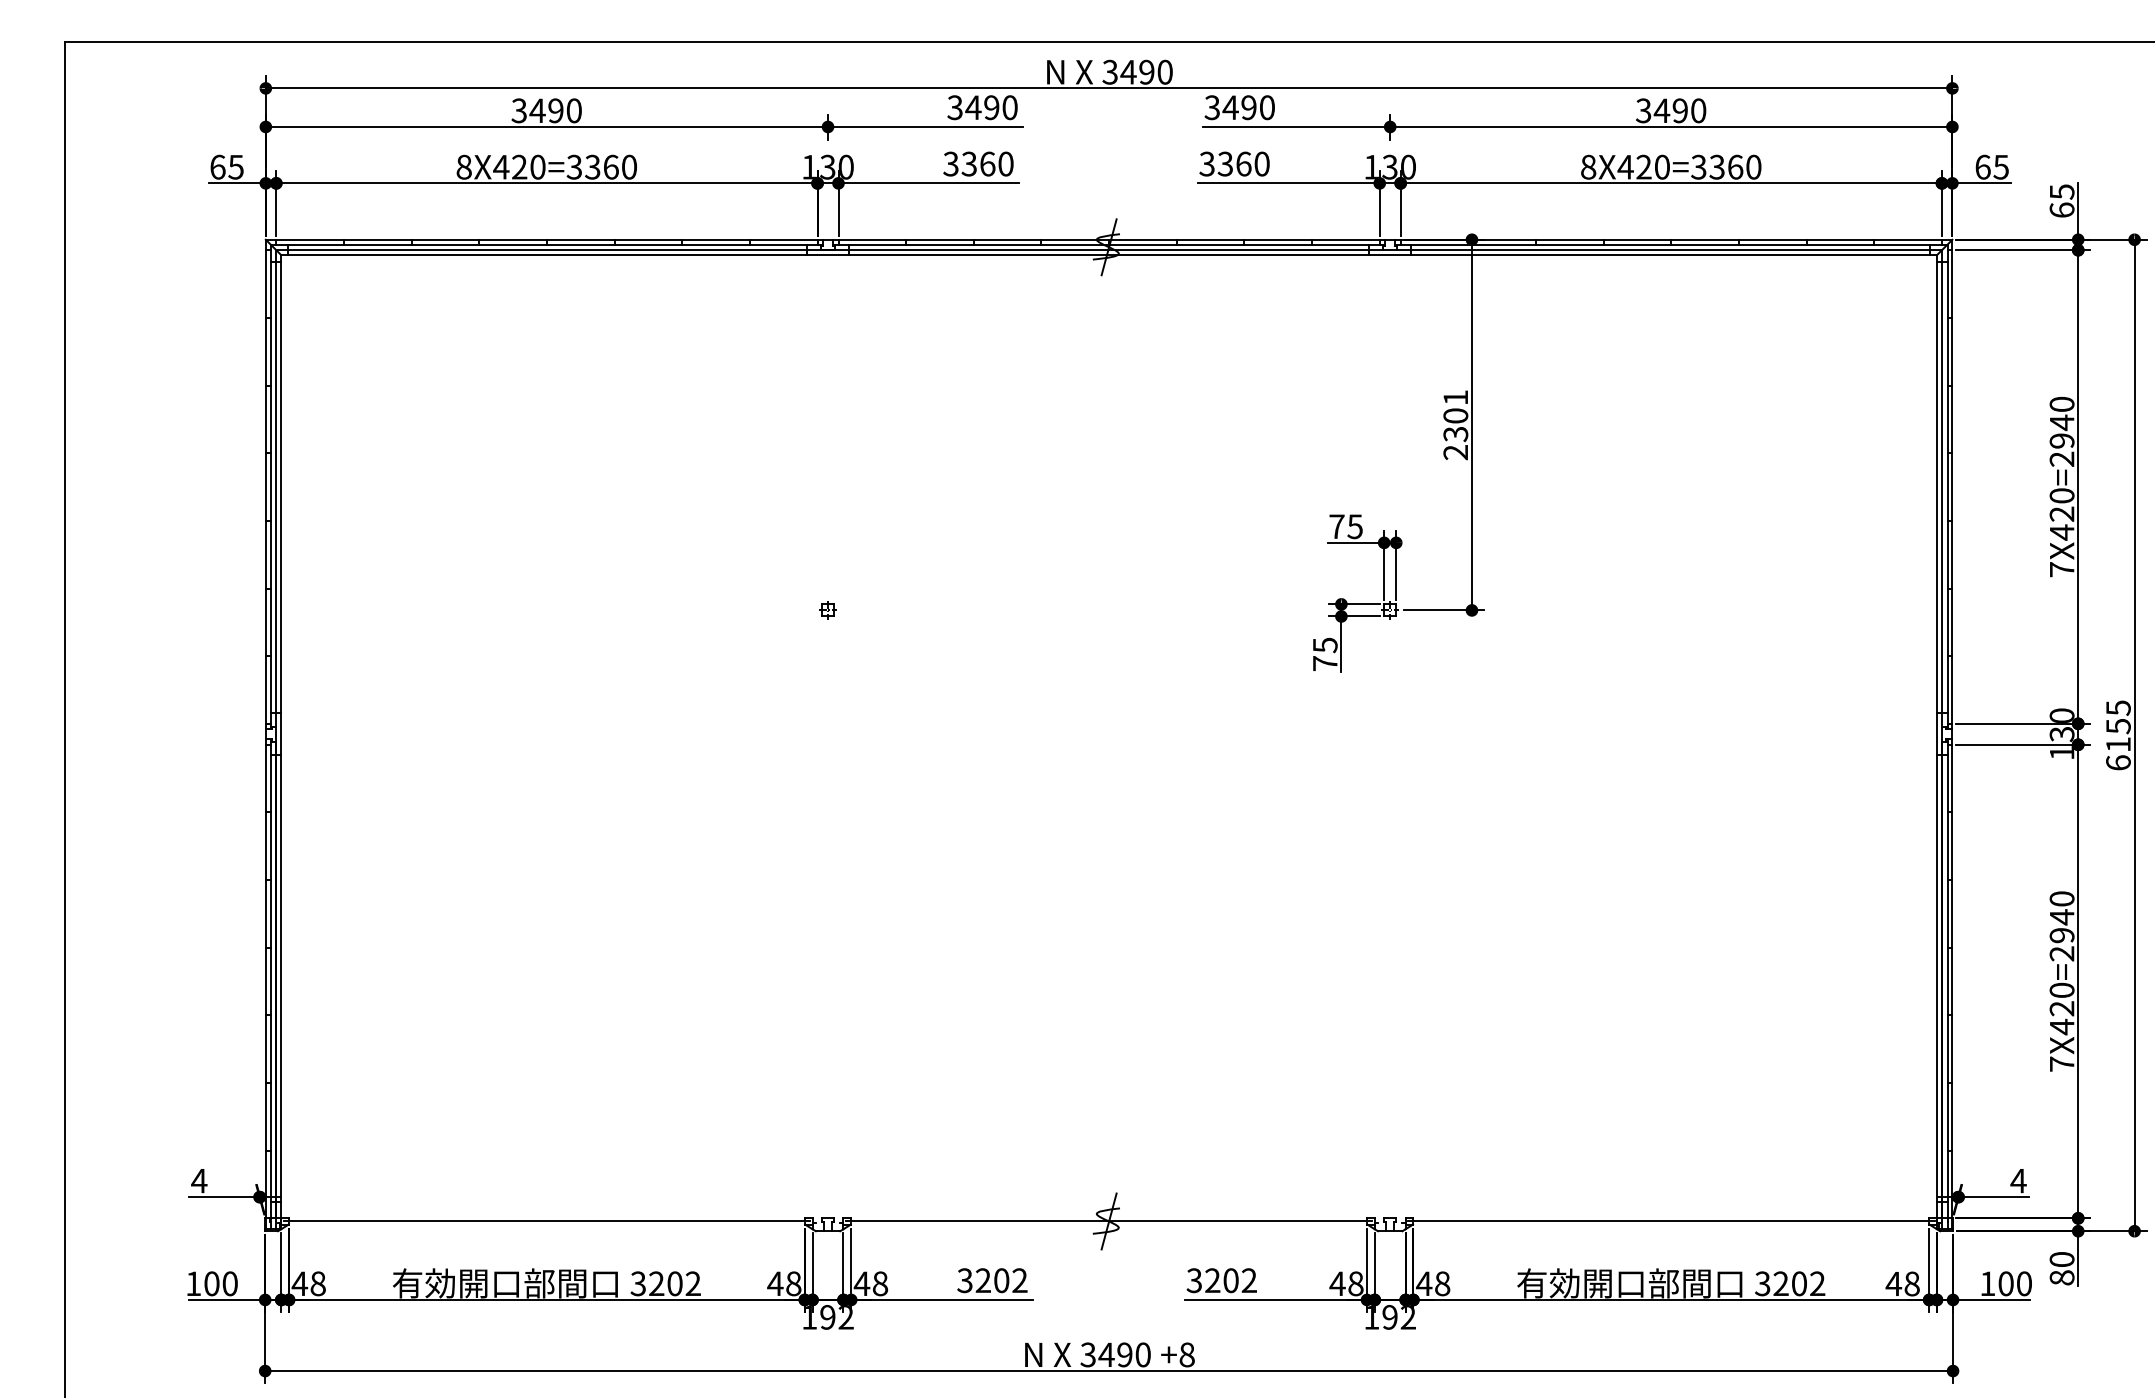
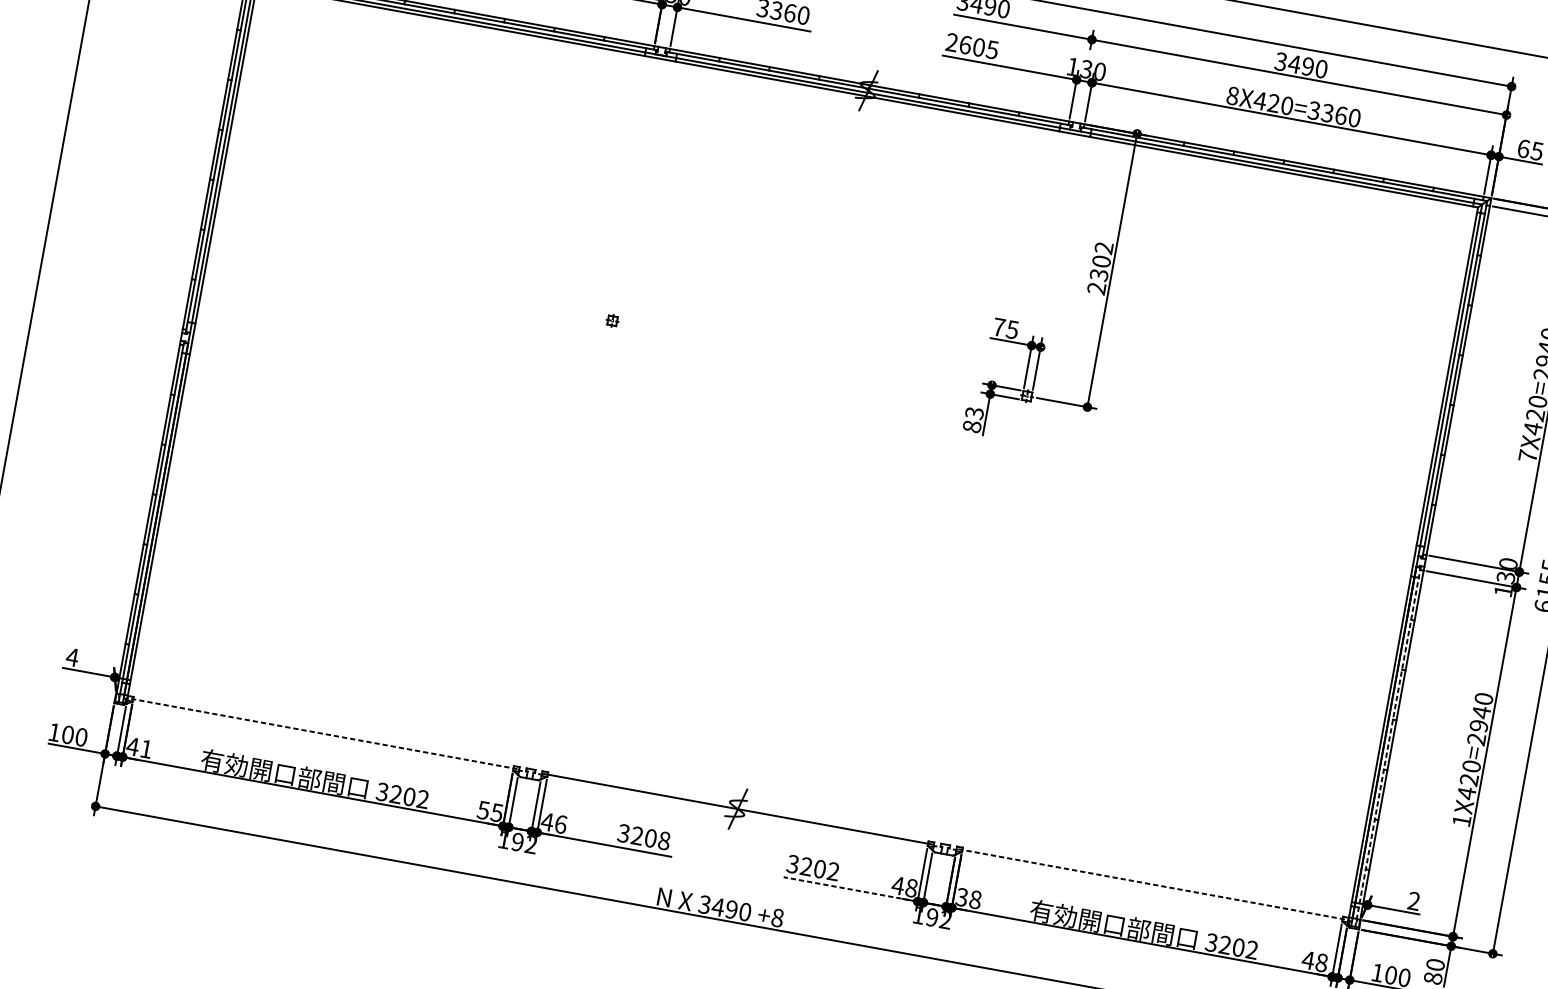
text: (1234, 163) -> (972, 45), 3360 -> 2605
text: (1455, 397) -> (1103, 247), 2301 -> 2302
text: (1324, 654) -> (972, 419), 75 -> 83
line: (1947, 984) -> (1387, 746), solid -> dashed
text: (2062, 1063) -> (1462, 820), 7X420=2940 -> 1X420=2940
text: (2018, 1180) -> (1414, 900), 4 -> 2
line: (546, 1221) -> (323, 733), solid -> dashed
line: (1671, 1221) -> (1152, 884), solid -> dashed
text: (1019, 1280) -> (663, 840), 3202 -> 3208
text: (317, 1283) -> (145, 748), 48 -> 41
text: (784, 1283) -> (490, 811), 48 -> 55
text: (880, 1283) -> (561, 824), 48 -> 46
text: (1424, 1283) -> (962, 897), 48 -> 38
line: (1276, 1299) -> (850, 889), solid -> dashed

